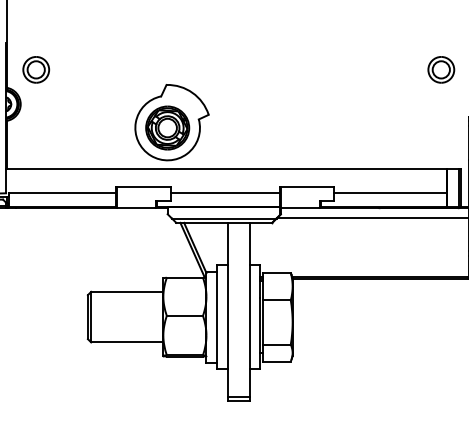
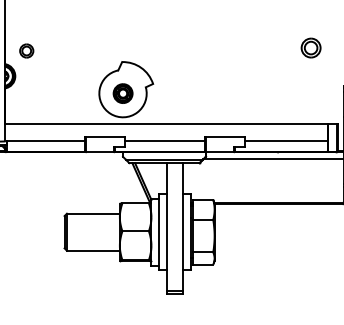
part: (36, 69) -> (26, 50), size x0.7
part: (441, 69) -> (311, 47), moved
part: (167, 127) -> (122, 93), size x0.6

